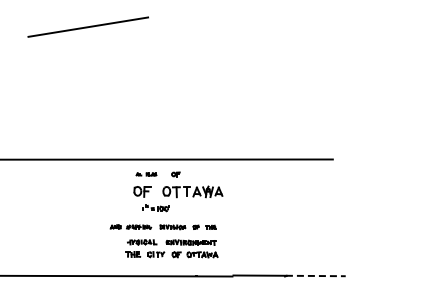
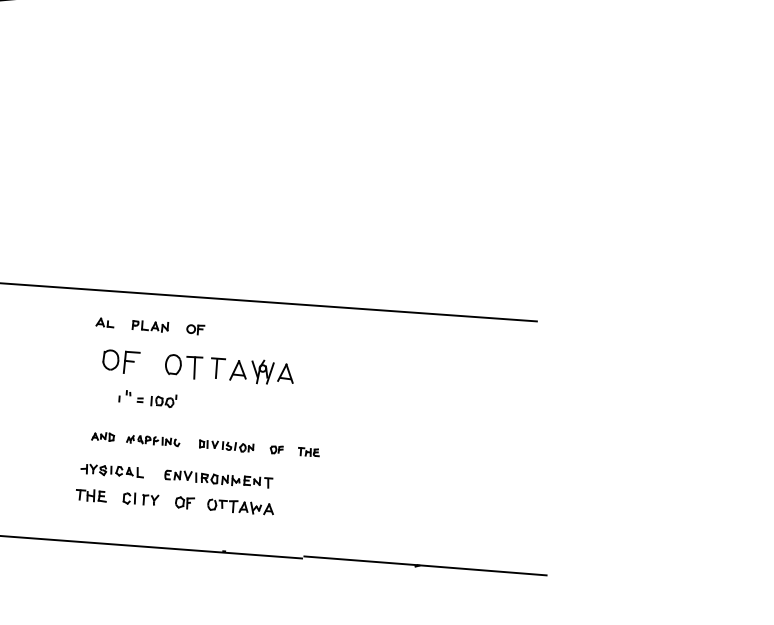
part: (146, 174) -> (132, 324), size x1.67
part: (162, 227) -> (203, 445), moved
line: (315, 276) -> (481, 571), dashed -> solid

